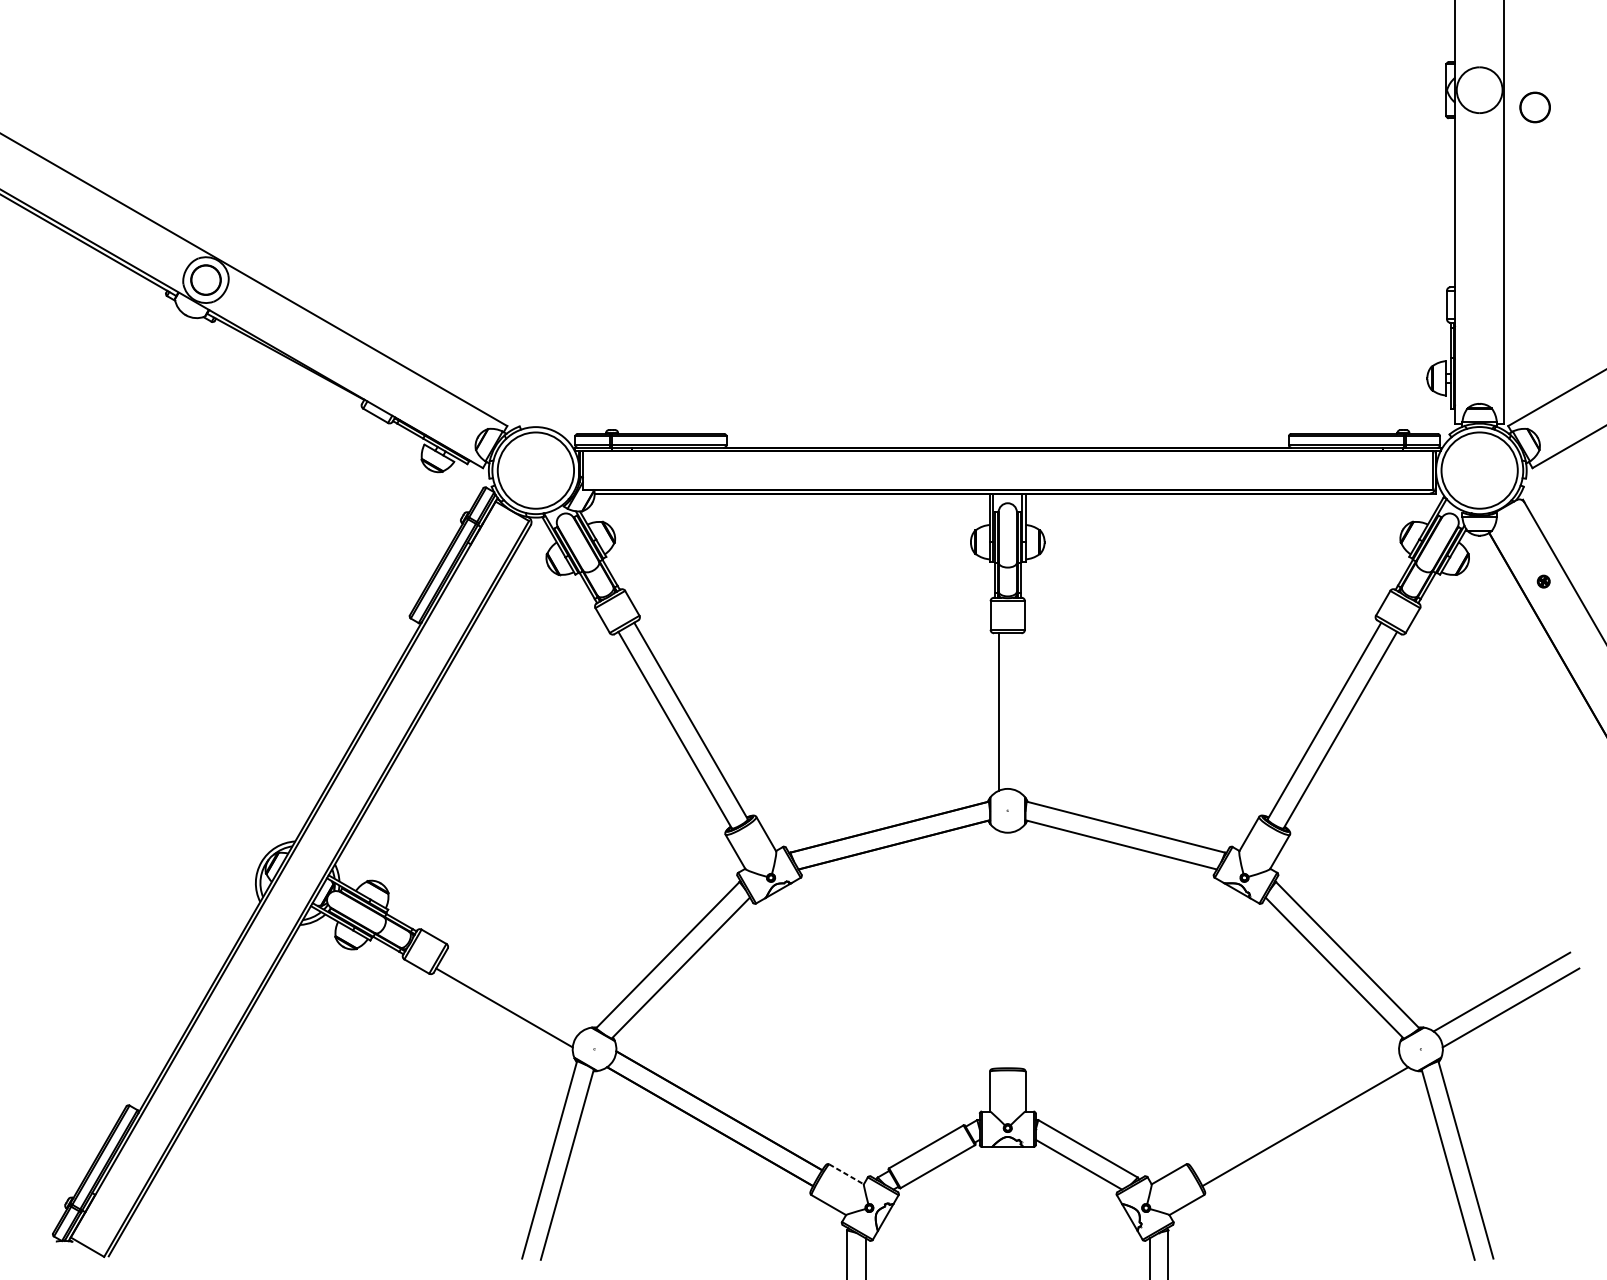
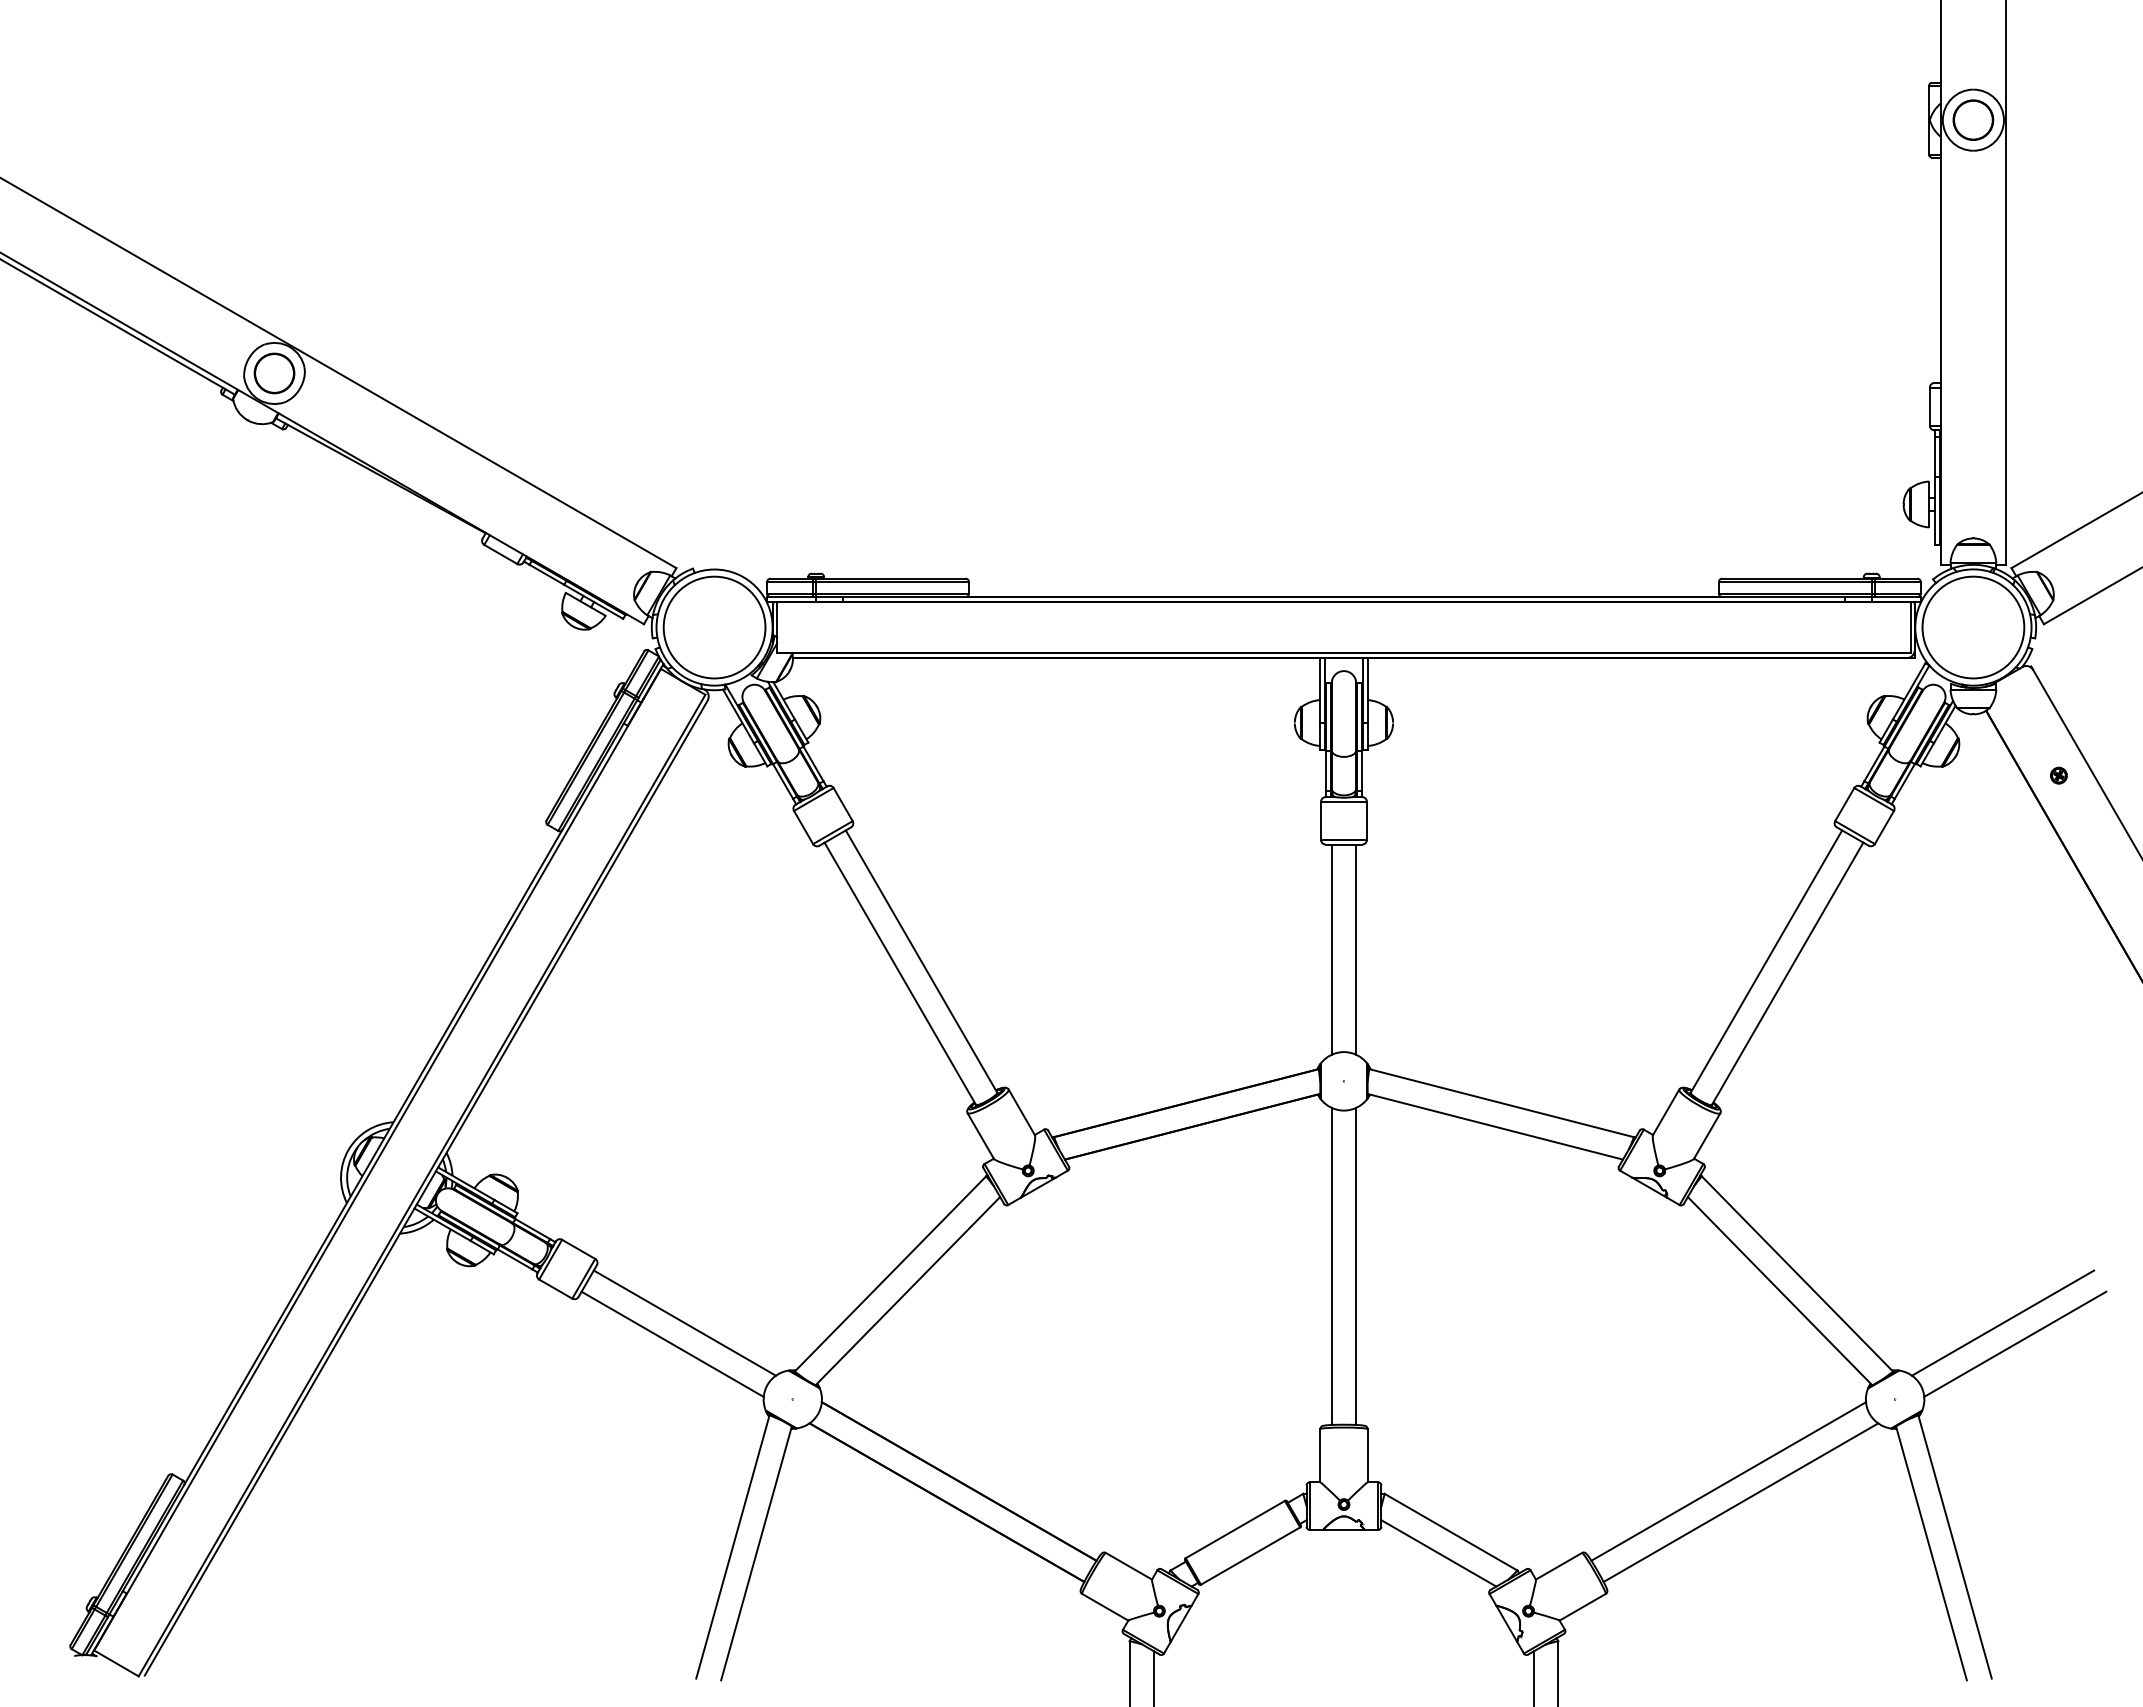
part: (1535, 106) -> (1973, 119), moved
line: (1017, 711) -> (1356, 949), added
line: (998, 948) -> (1331, 1265), added
line: (1017, 948) -> (1356, 1265), added
line: (513, 991) -> (684, 1322), added
line: (1296, 1110) -> (1728, 1481), added
line: (846, 1174) -> (1128, 1566), dashed -> solid

